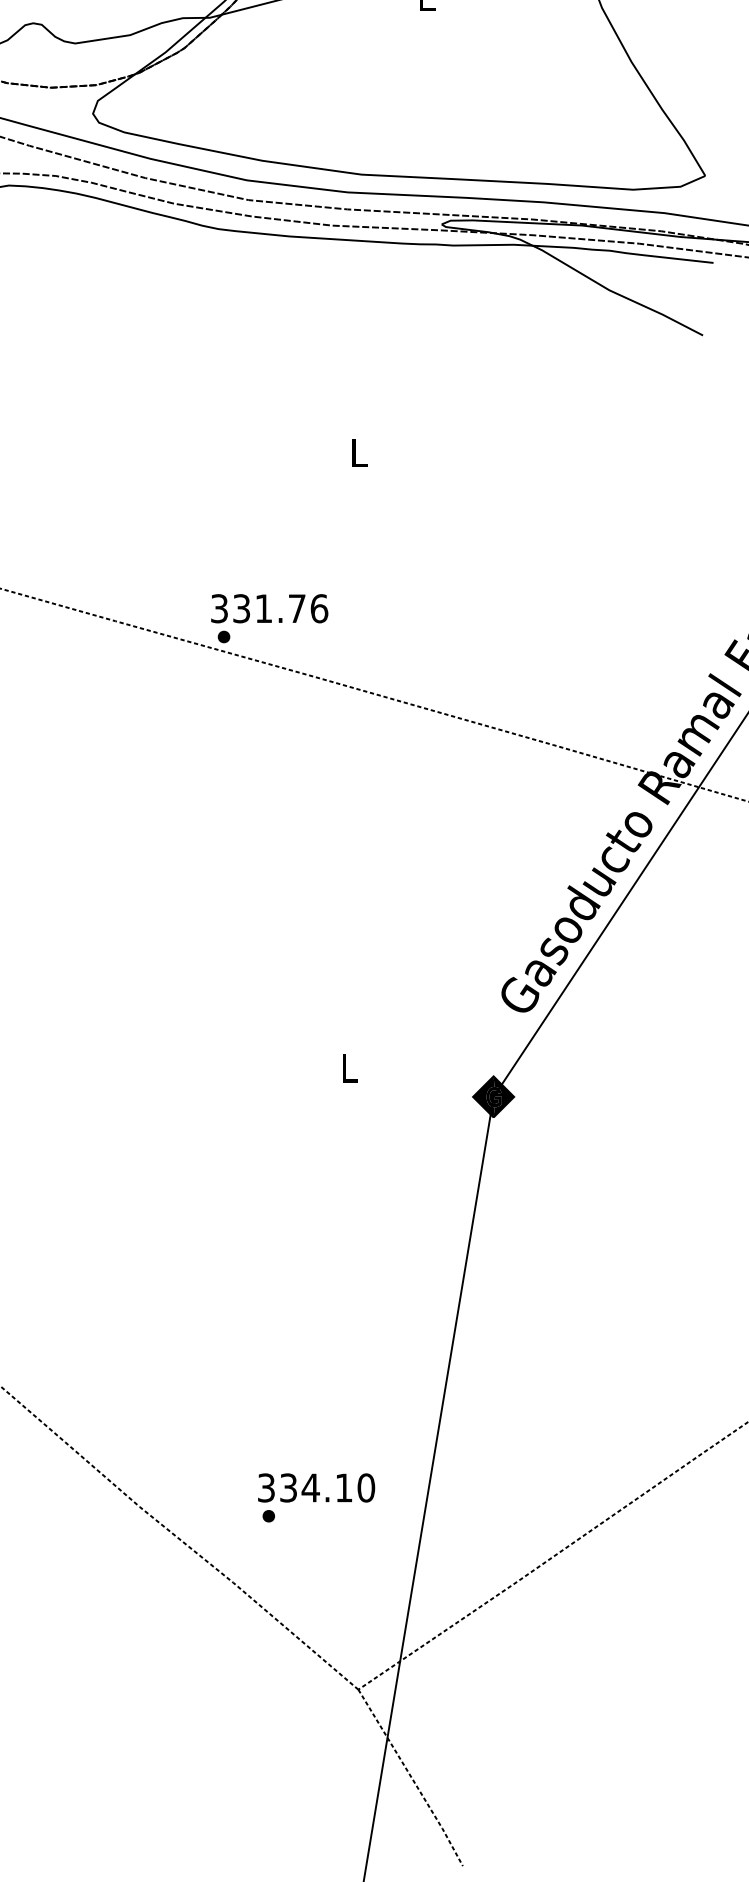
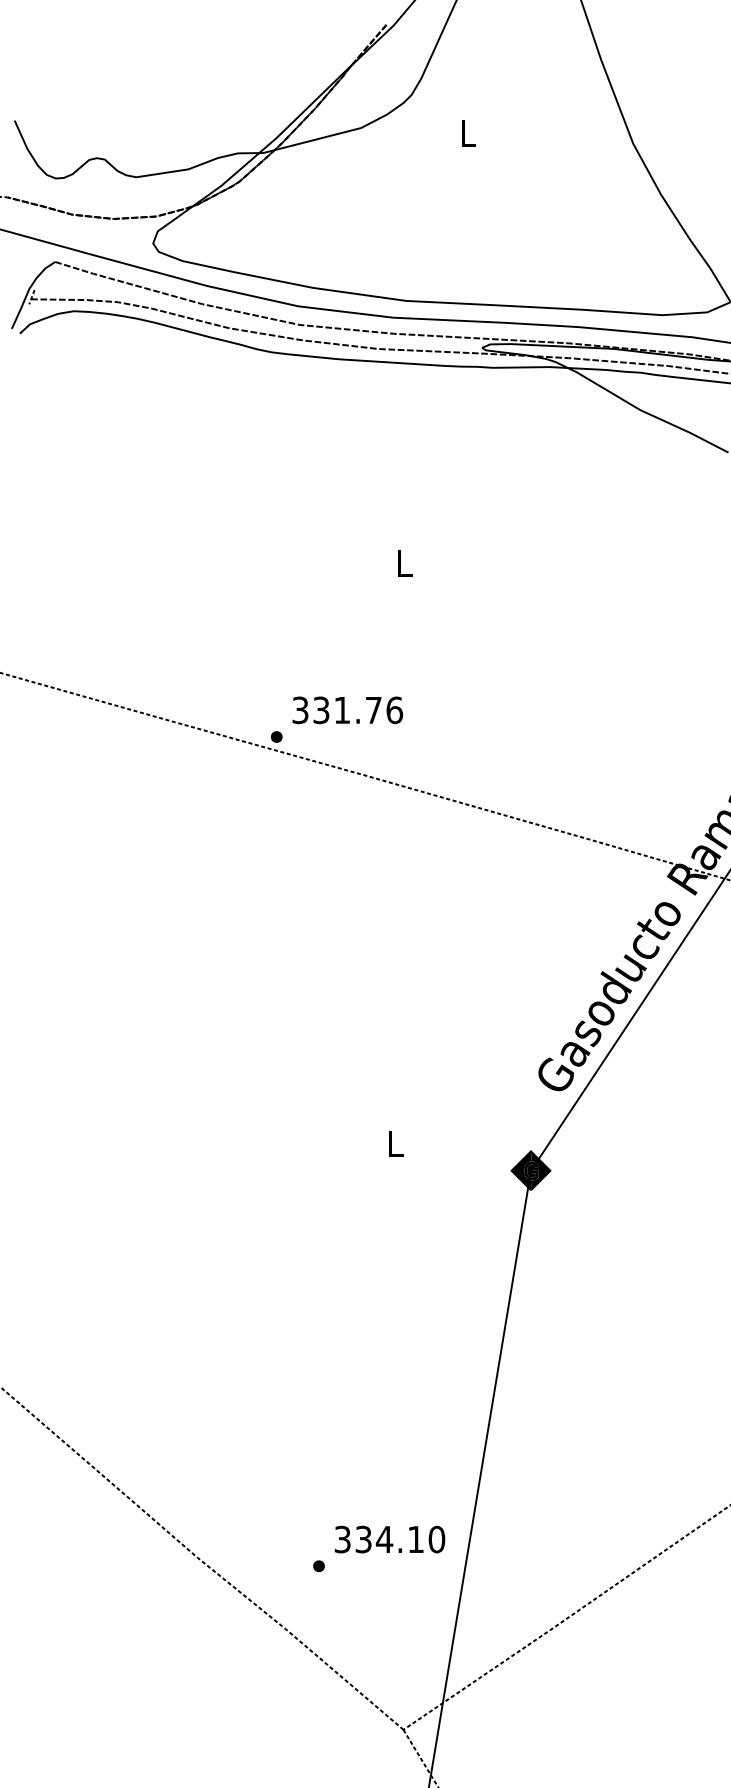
text: (269, 608) -> (347, 710), moved
text: (316, 1487) -> (389, 1539), moved

